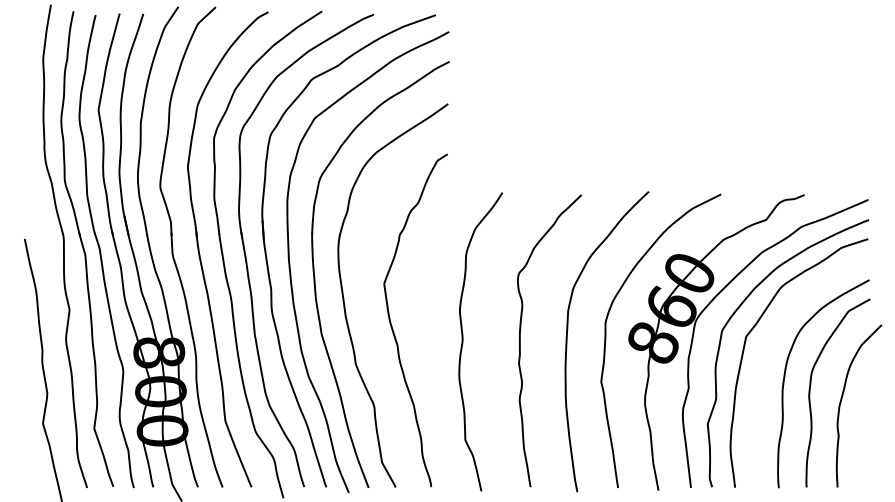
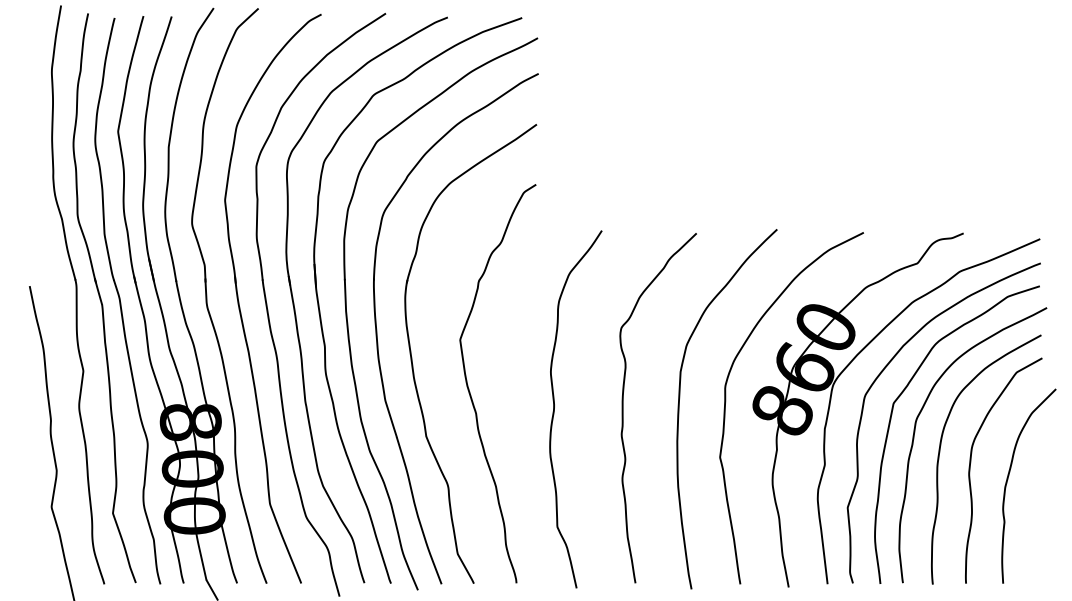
curve: (763, 367) -> (914, 439), added

